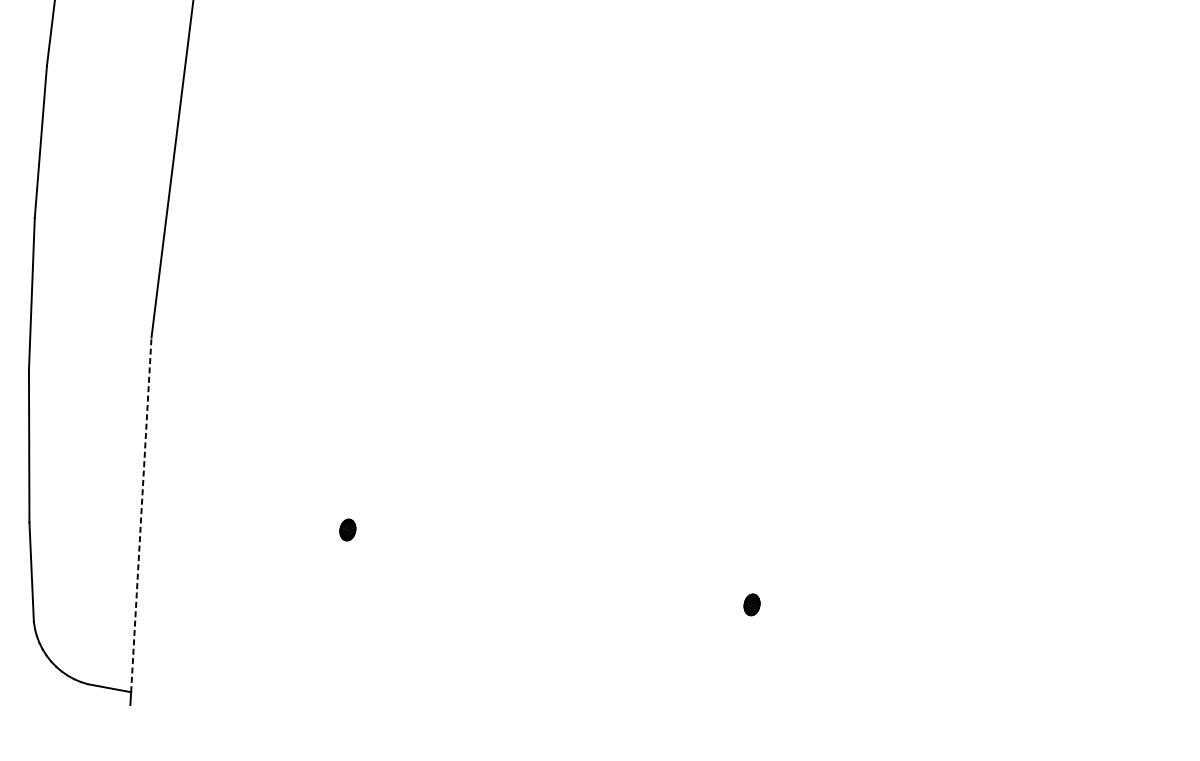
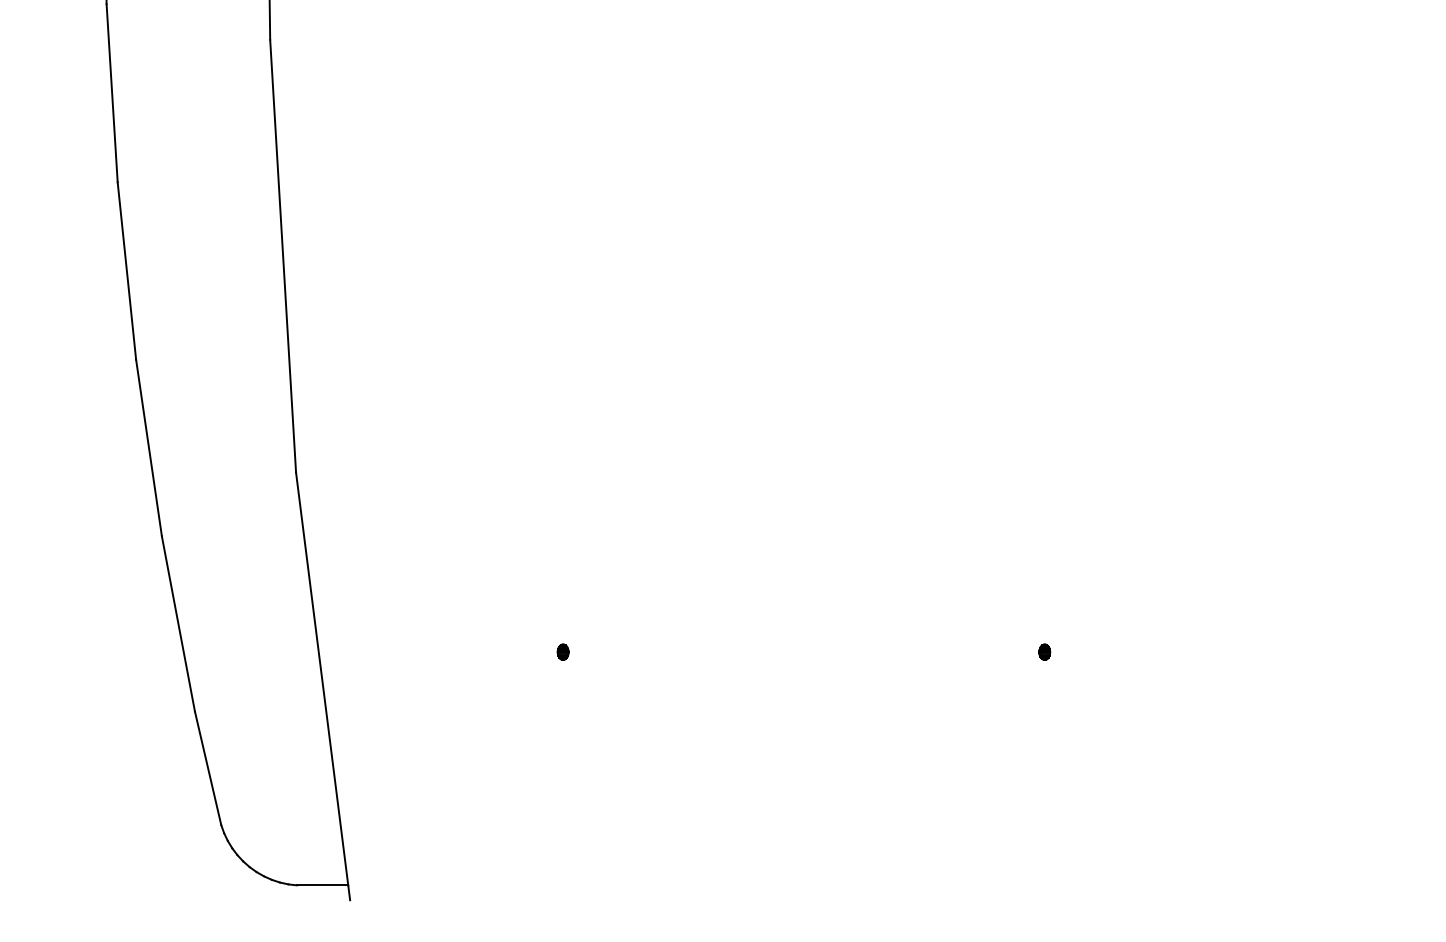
line: (141, 514) -> (322, 678), dashed -> solid
part: (347, 529) -> (562, 651), size x0.62
part: (752, 604) -> (1044, 651), size x0.62

